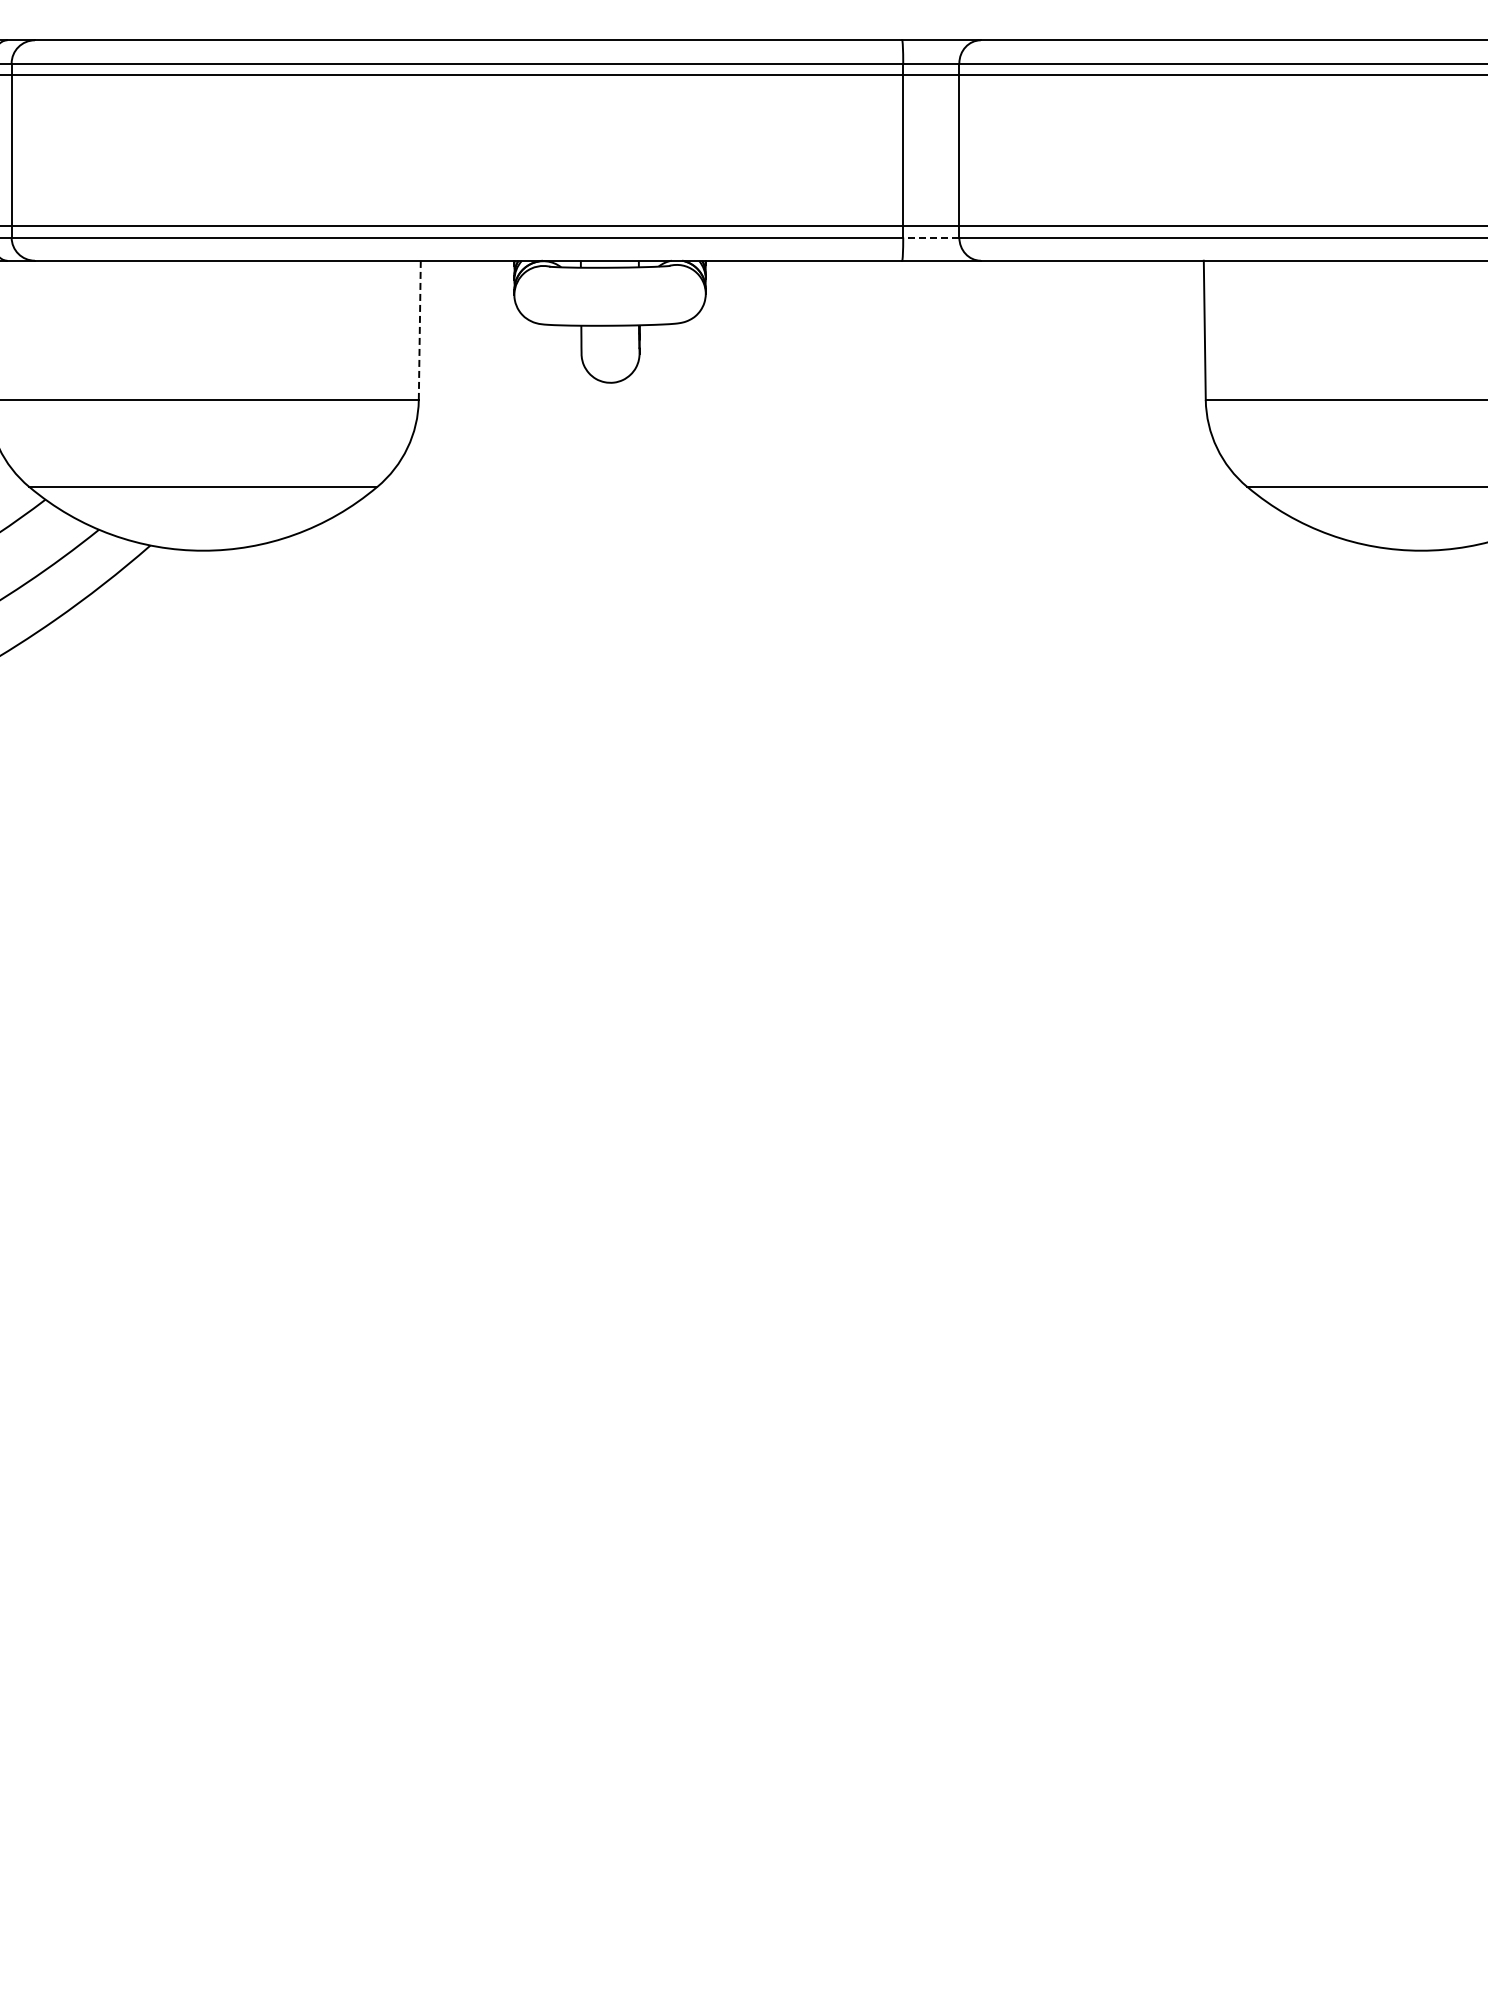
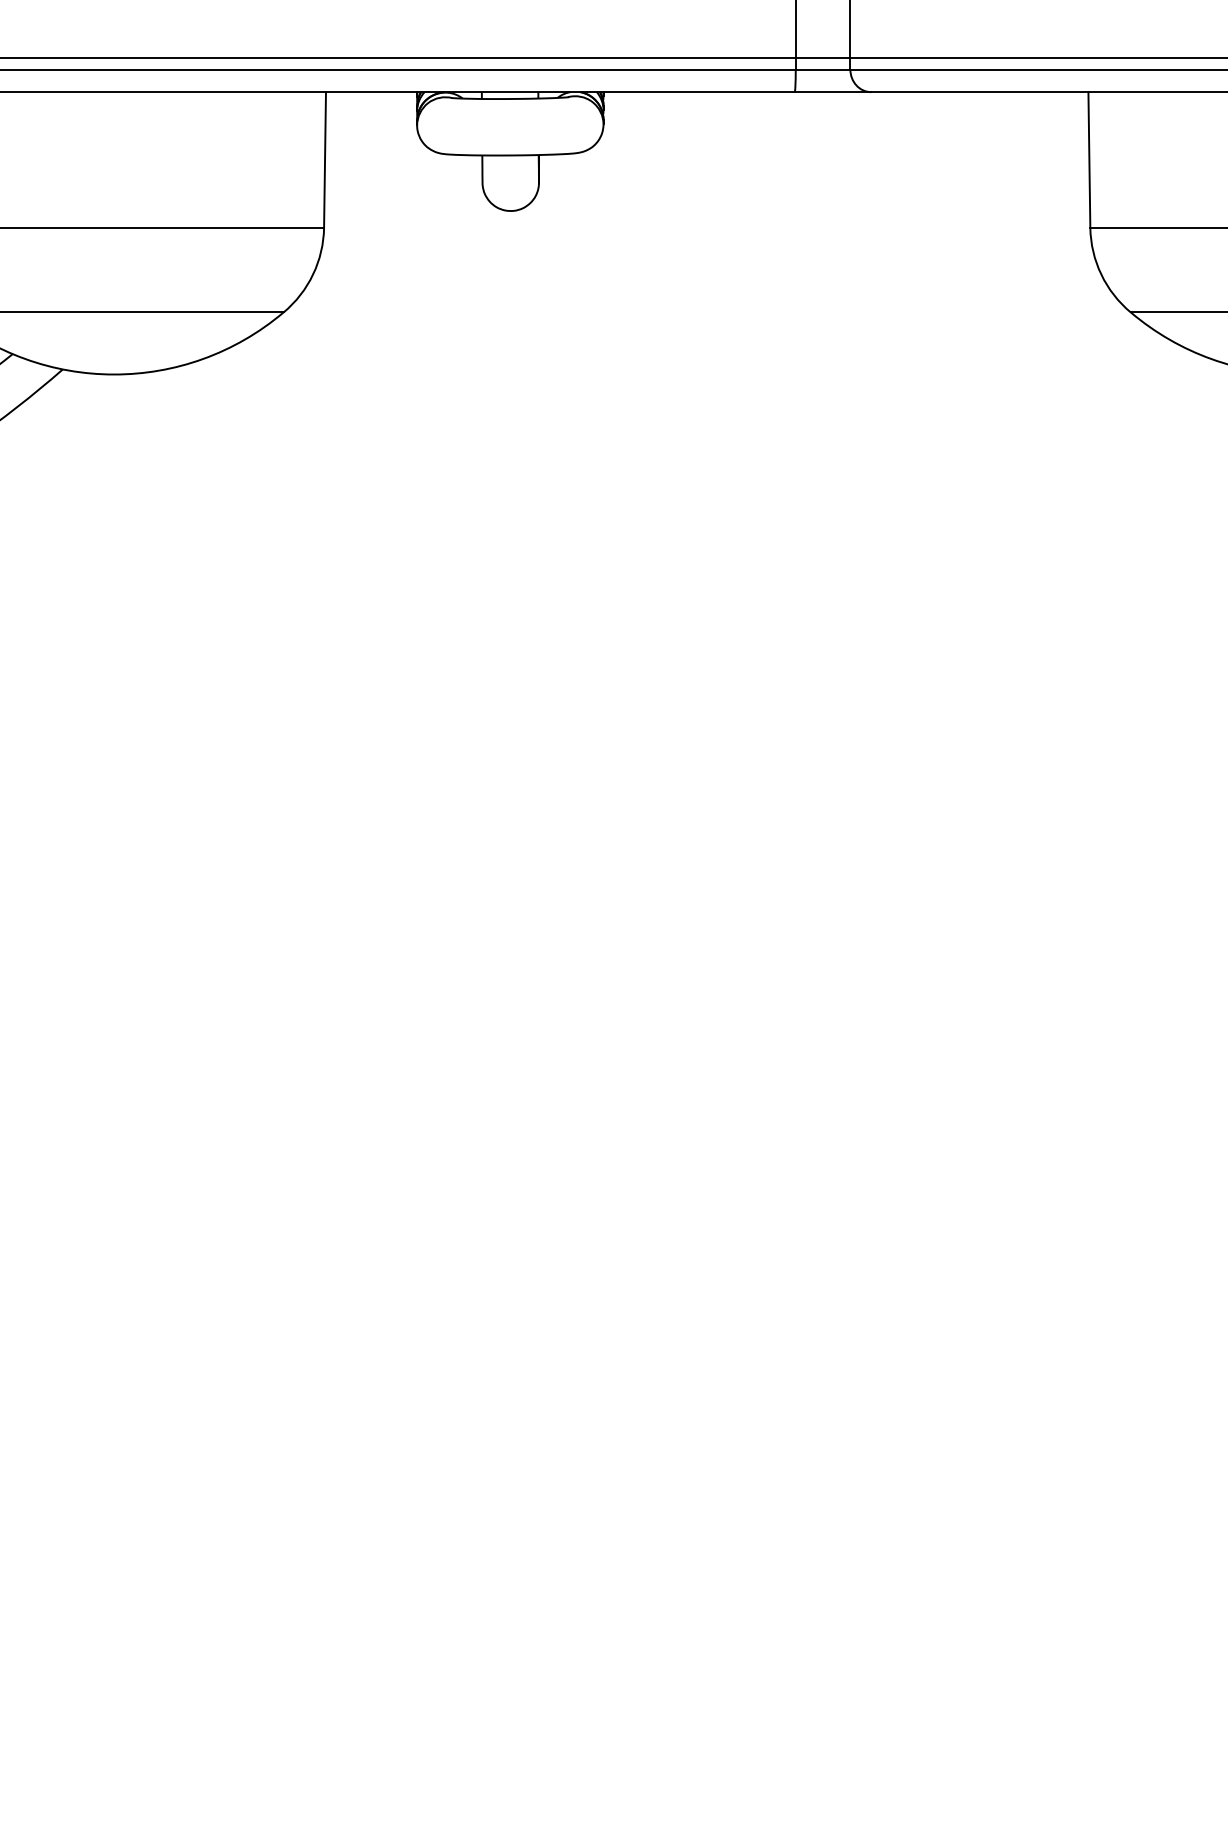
line: (930, 237) -> (822, 69), dashed -> solid
line: (419, 330) -> (324, 160), dashed -> solid

